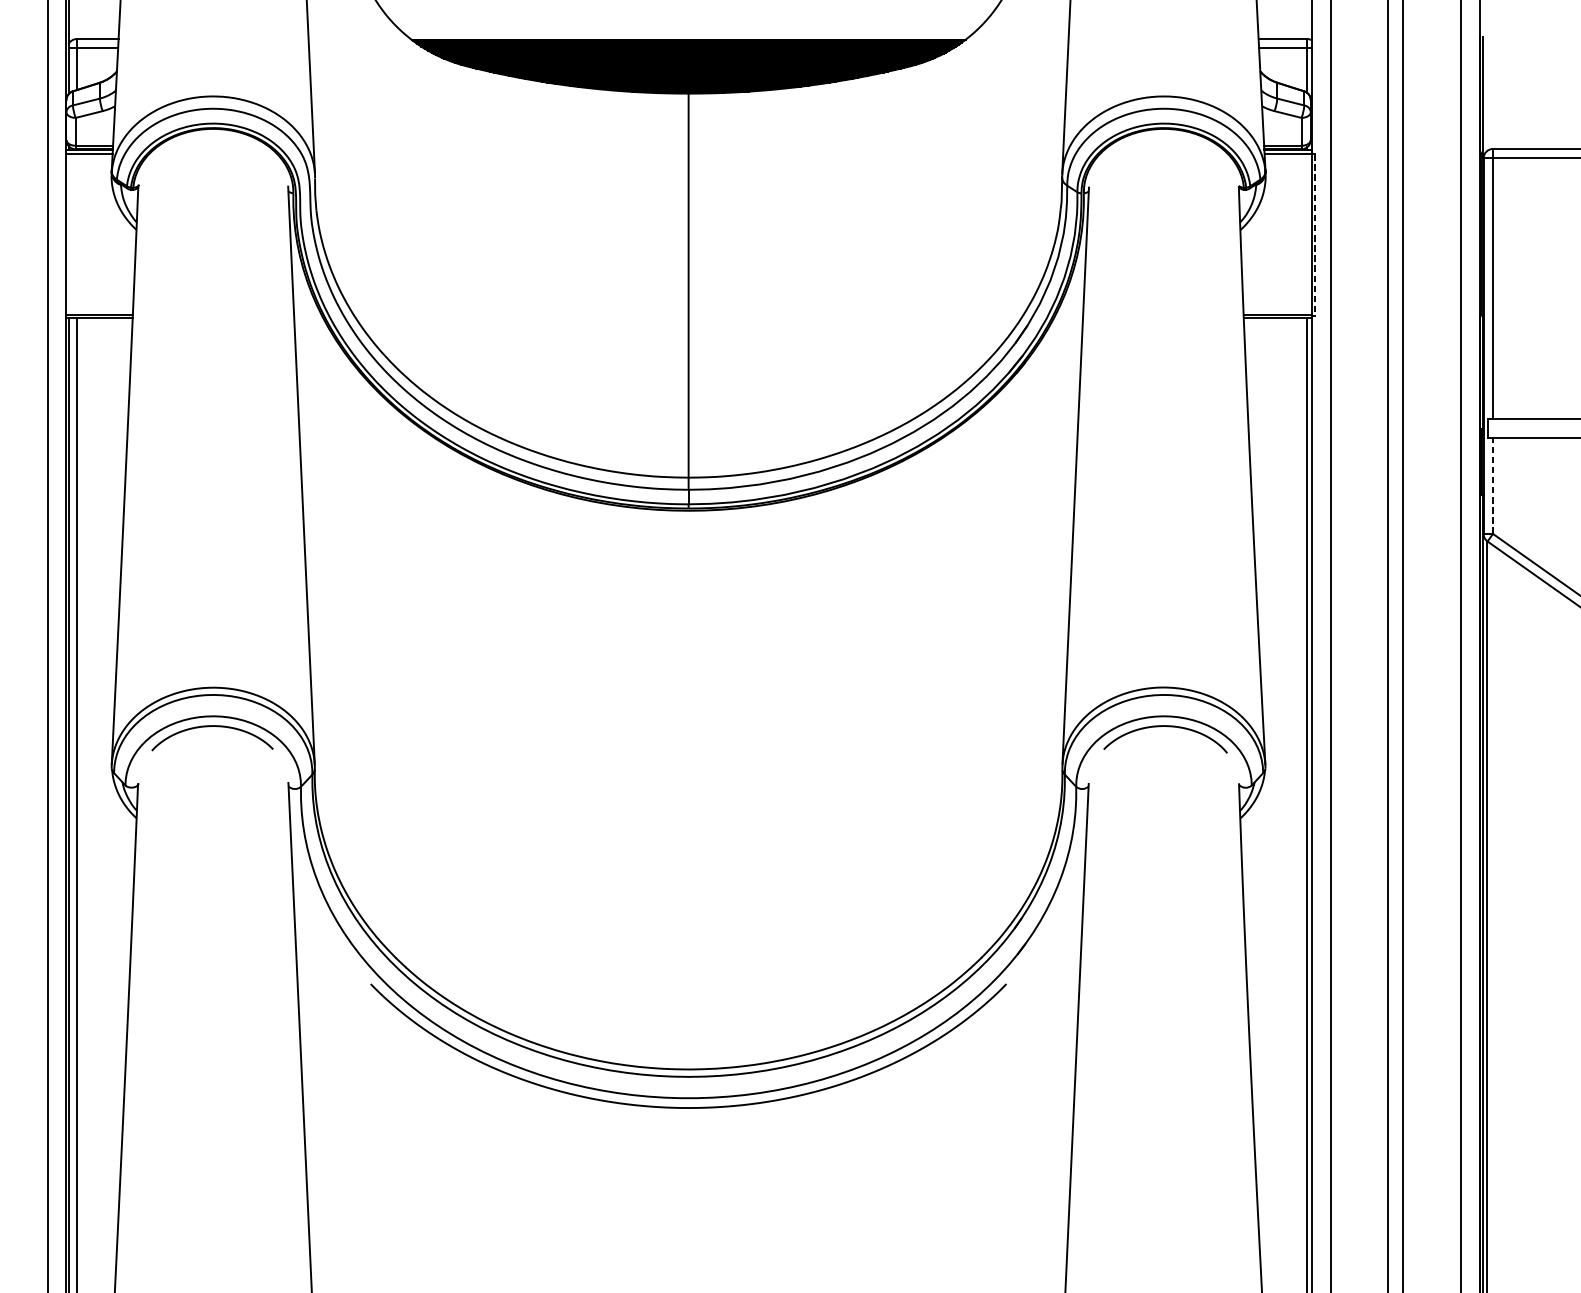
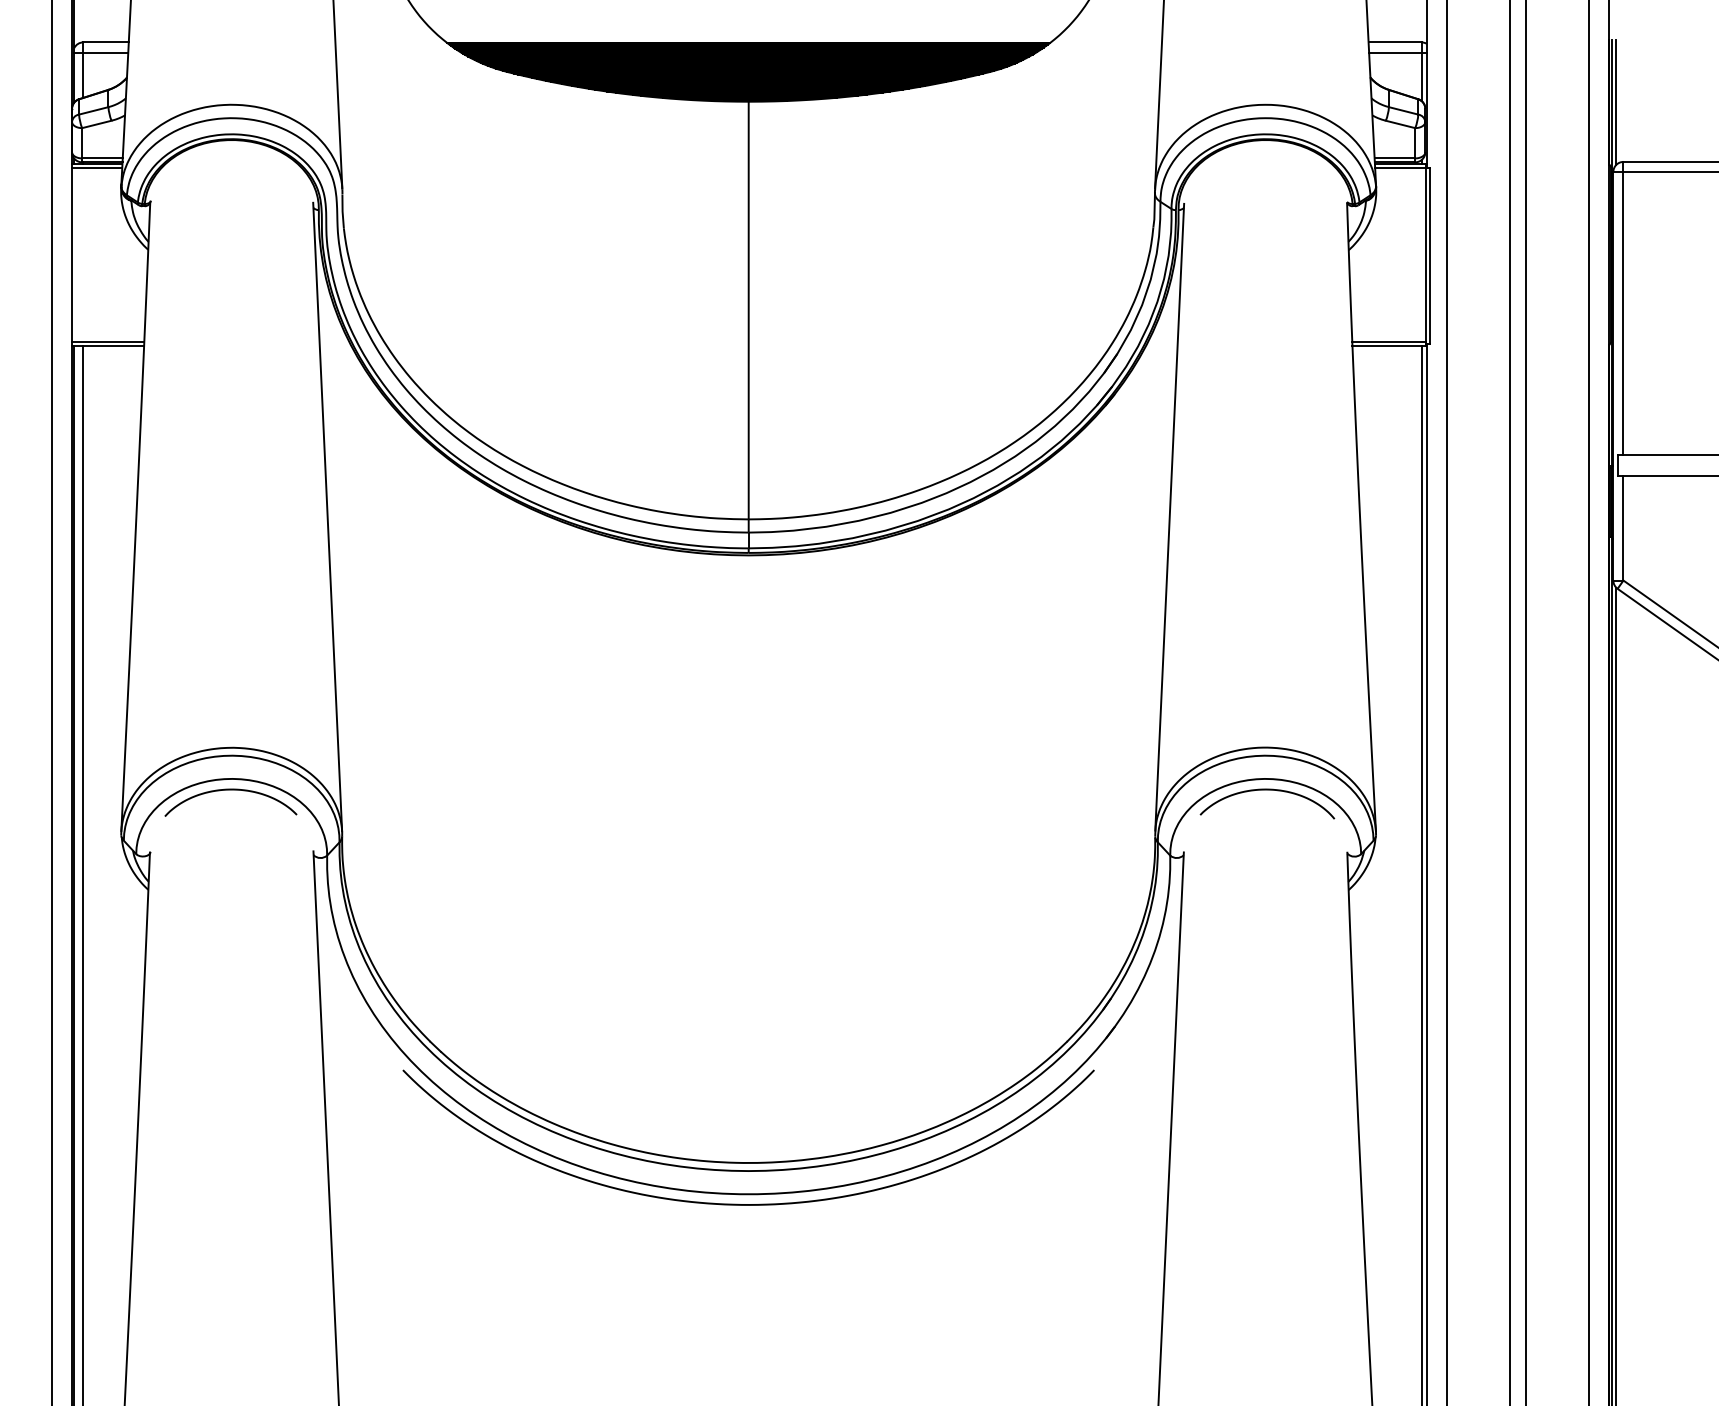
line: (1486, 94) -> (1616, 102), added
line: (1315, 235) -> (1430, 256), dashed -> solid
line: (1492, 485) -> (1623, 527), dashed -> solid

